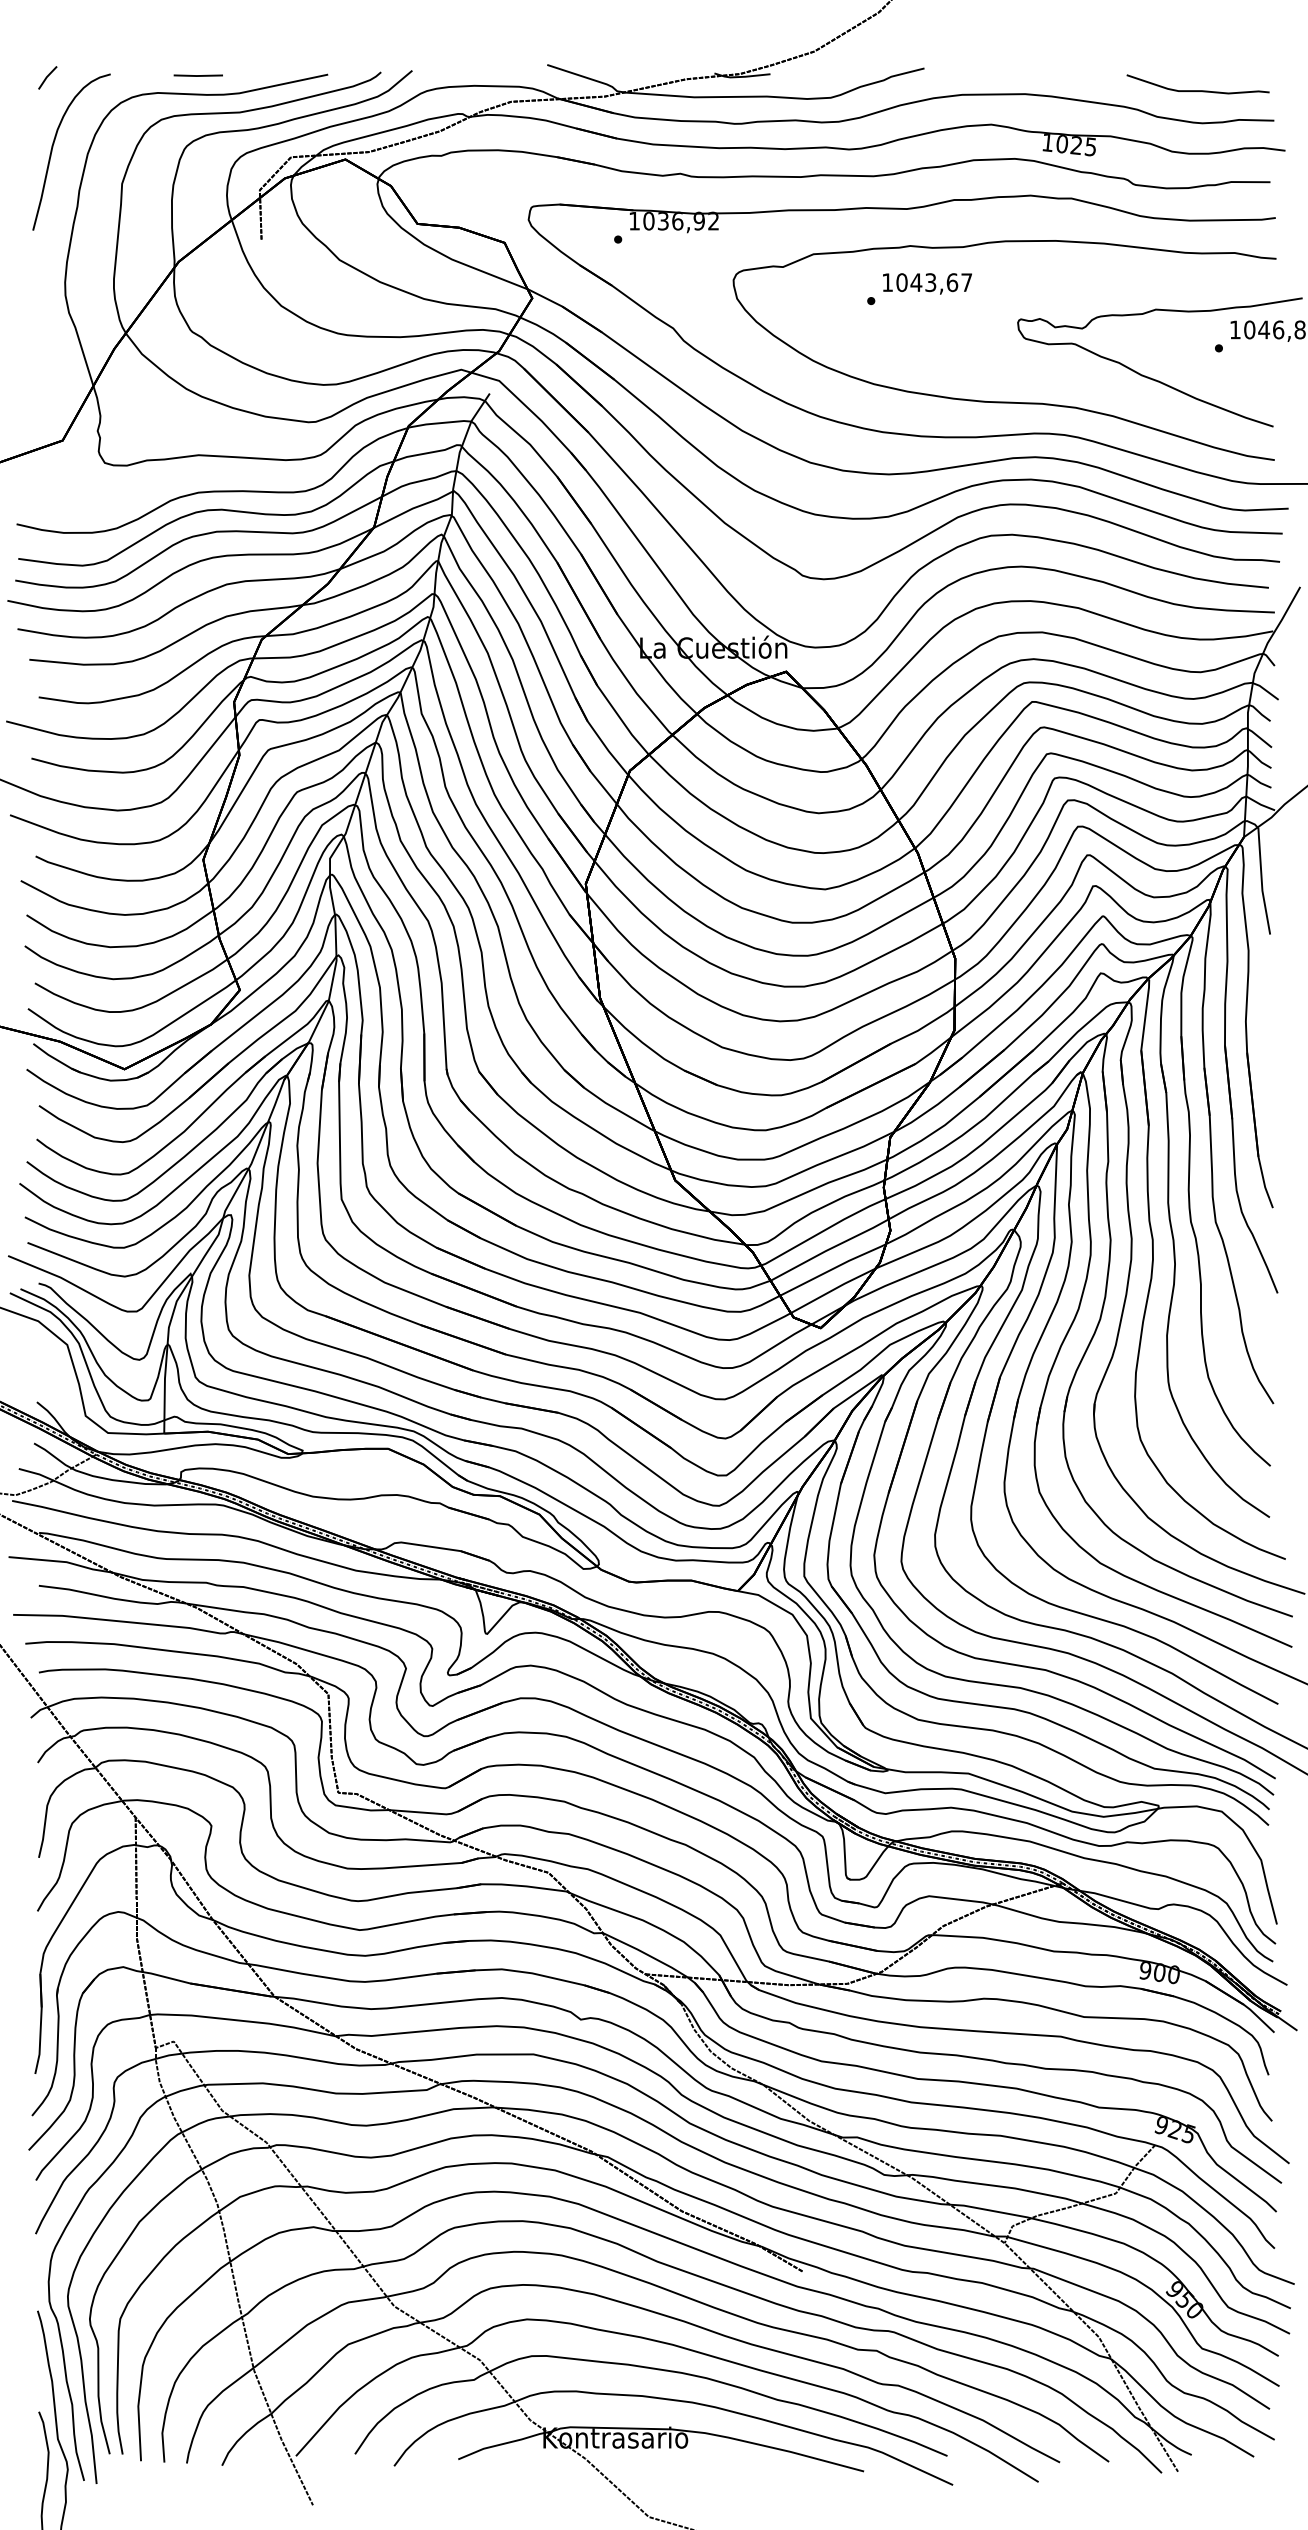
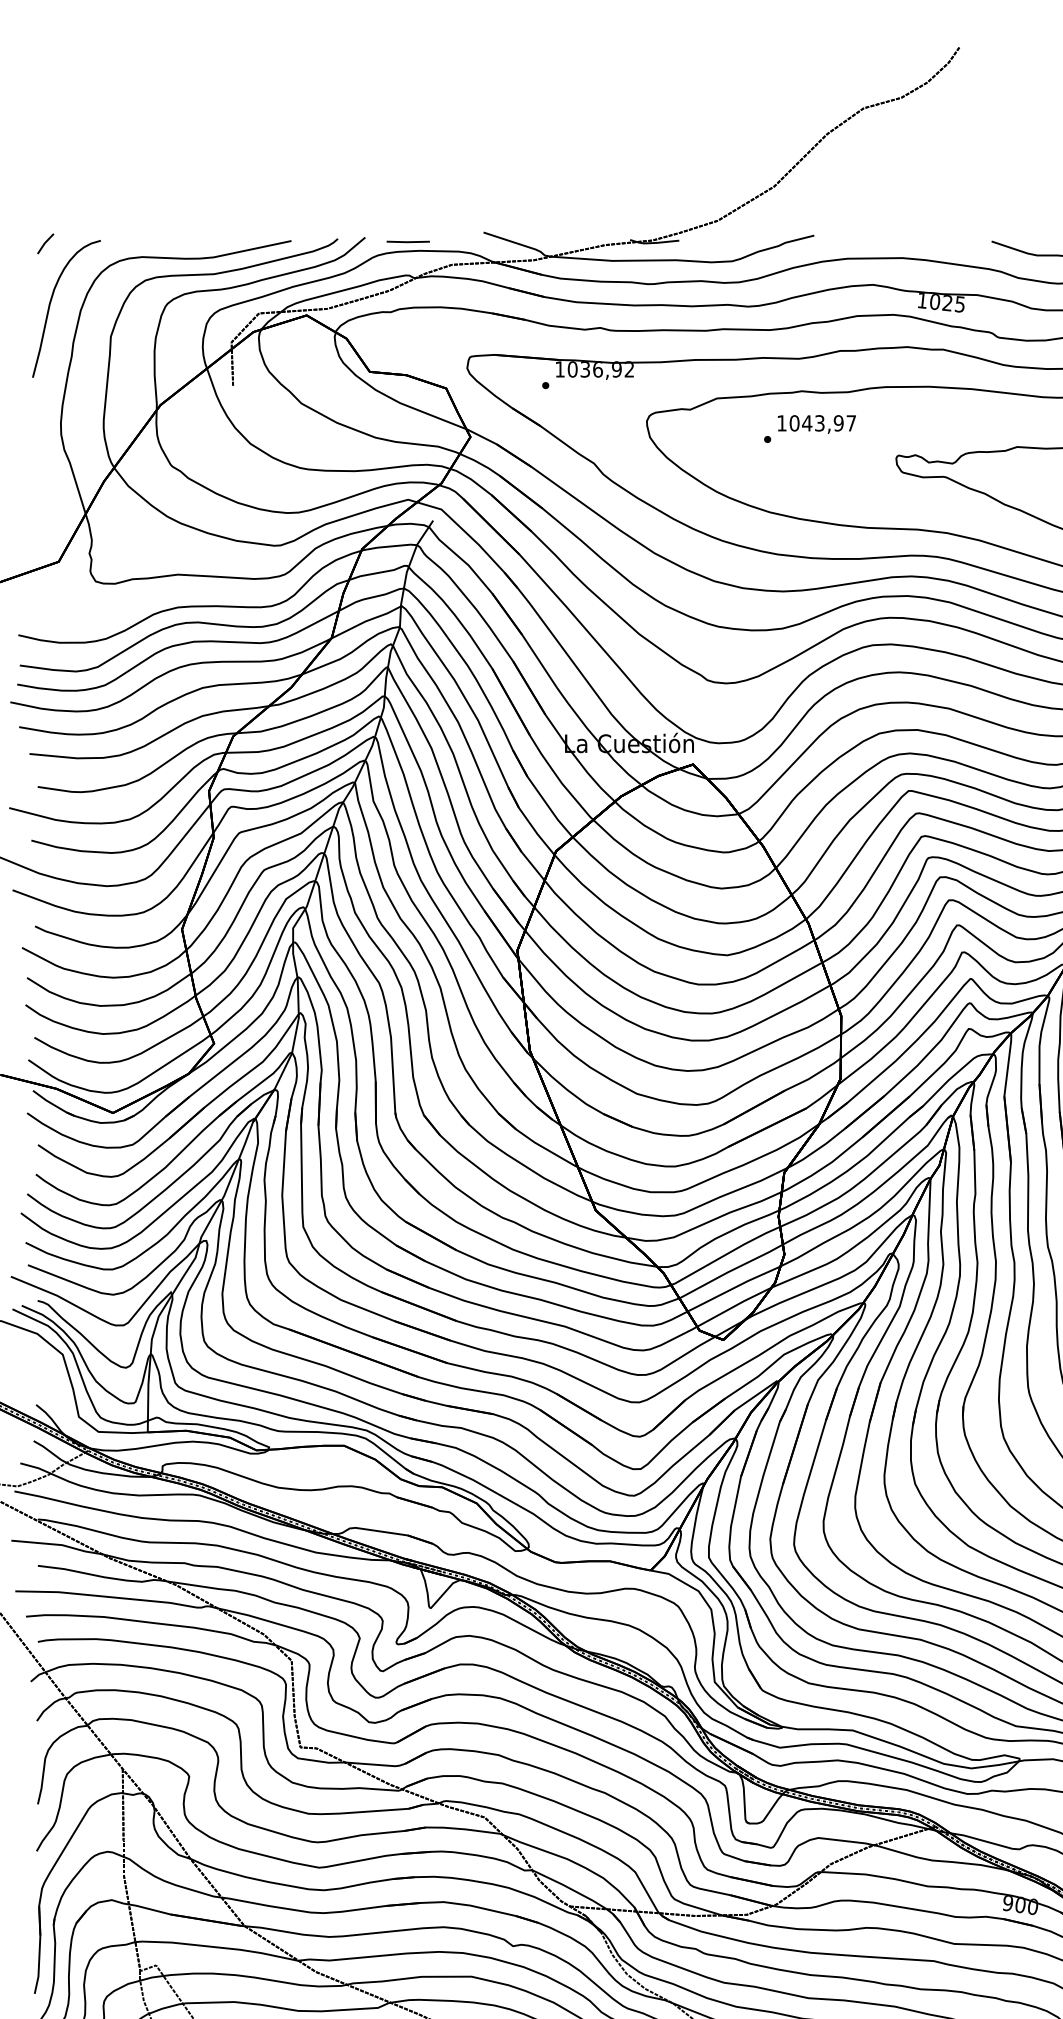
line: (197, 75) -> (407, 241), moved
text: (952, 282) -> (838, 423), 1043,67 -> 1043,97

